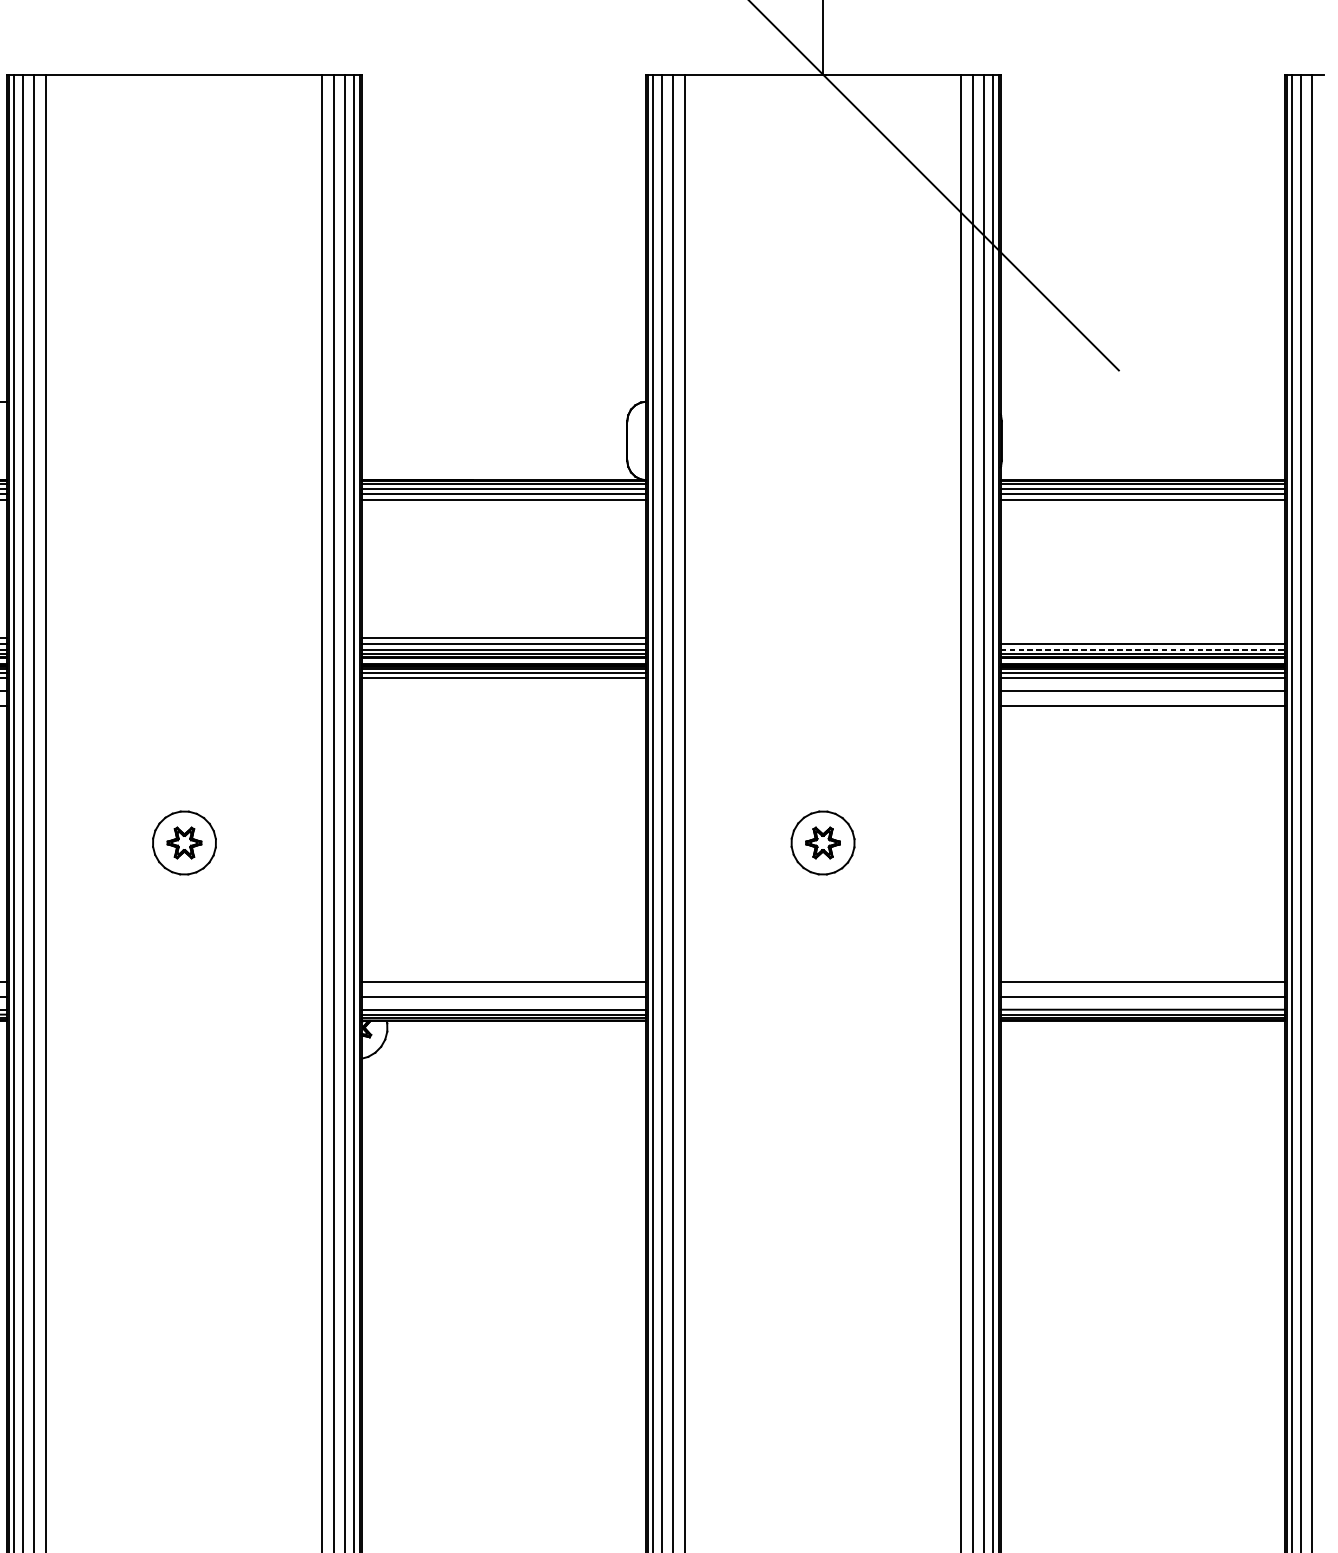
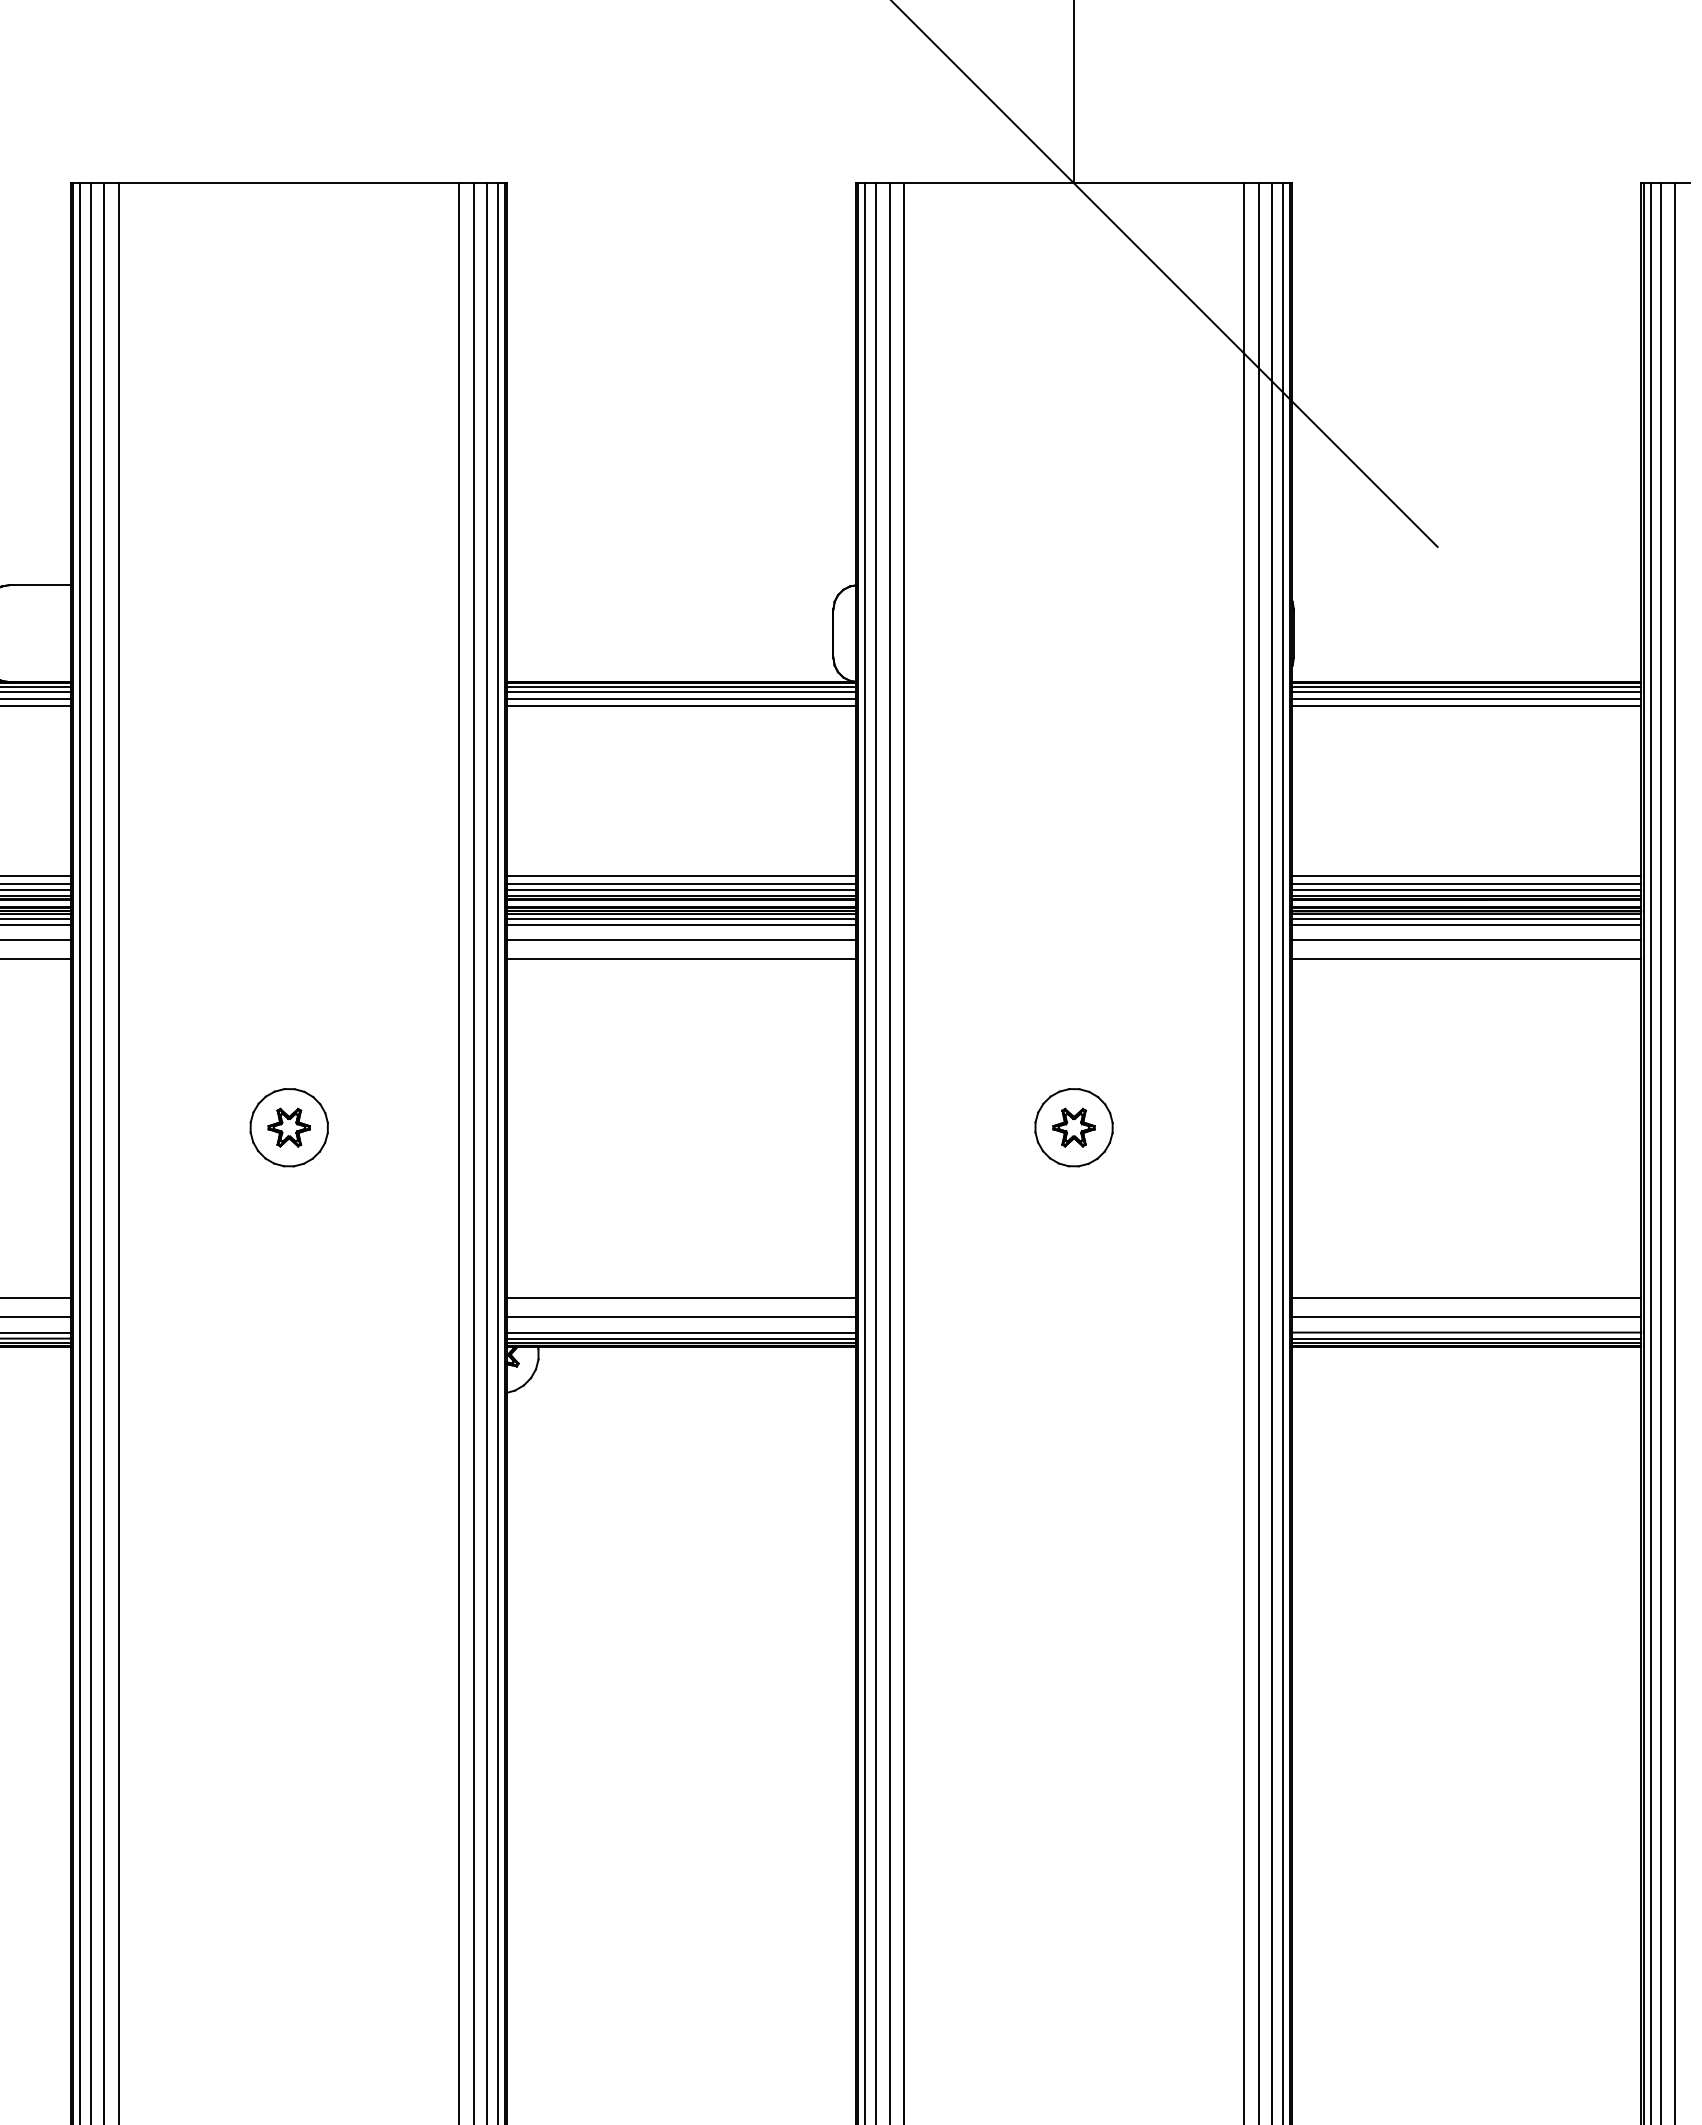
line: (1142, 638) -> (1466, 876), added
line: (1143, 649) -> (1467, 890), dashed -> solid
line: (503, 690) -> (681, 940), added
line: (503, 705) -> (681, 958), added

